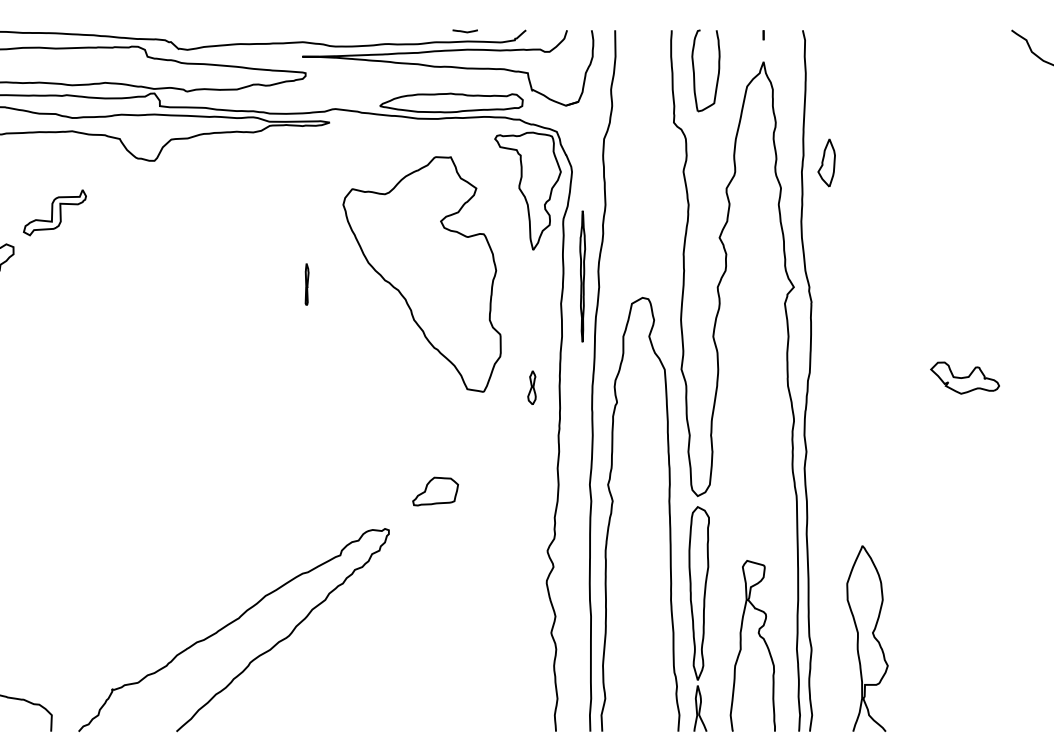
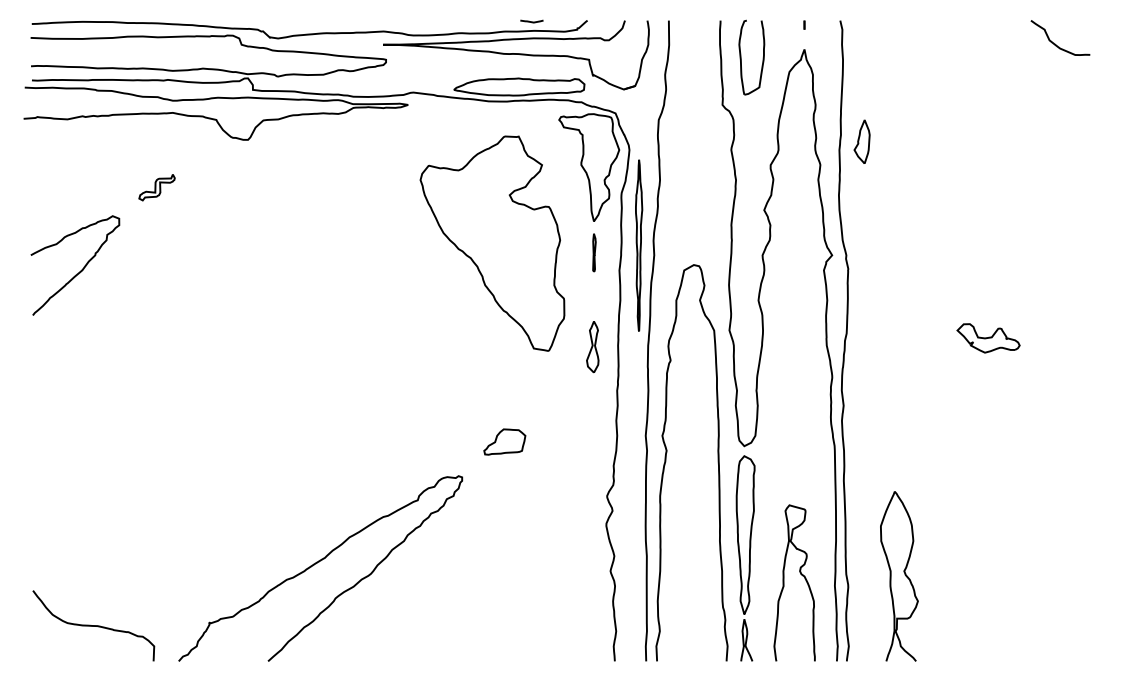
part: (54, 212) -> (156, 187), size x0.62
part: (583, 276) -> (639, 245), size x1.43
line: (307, 284) -> (594, 252), moved
part: (531, 388) -> (592, 347), size x1.67

